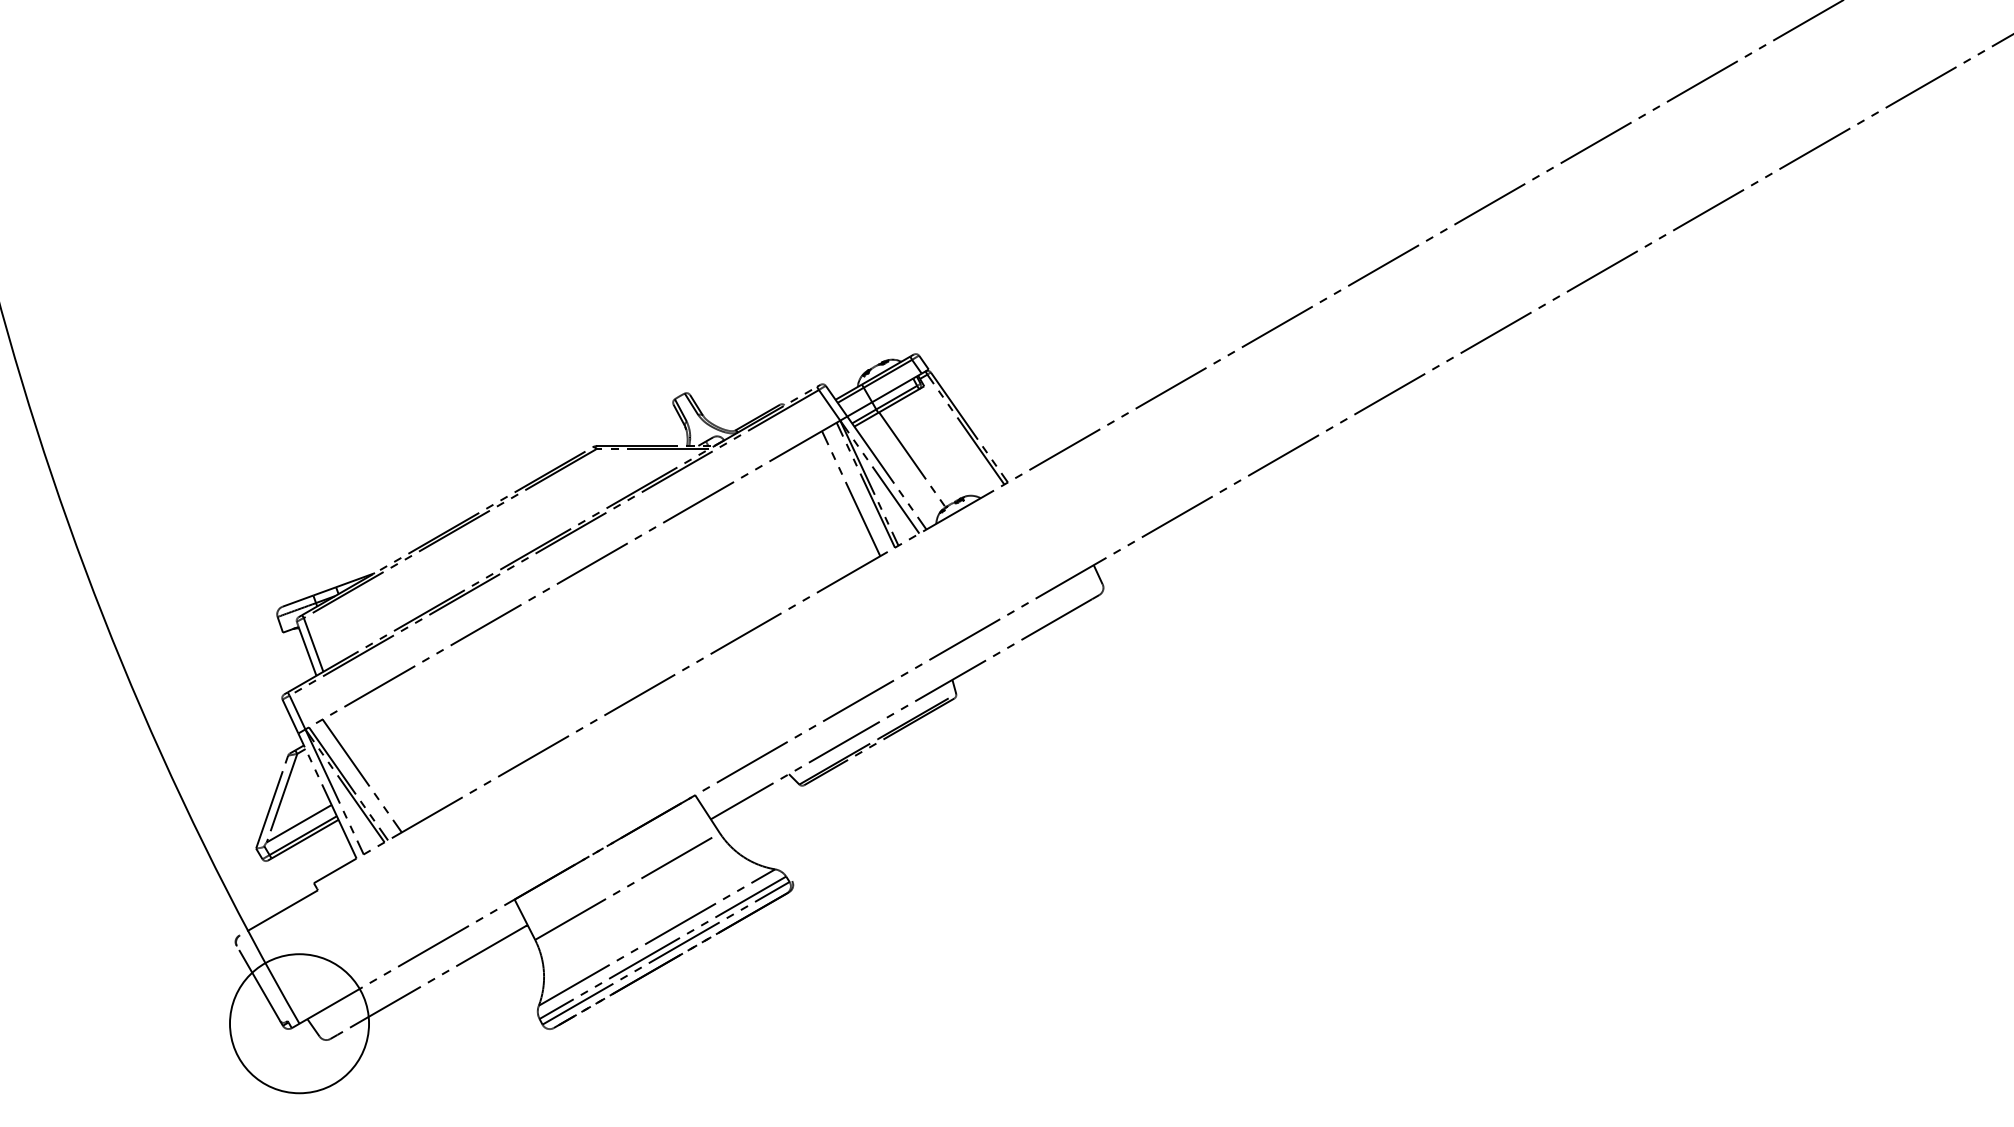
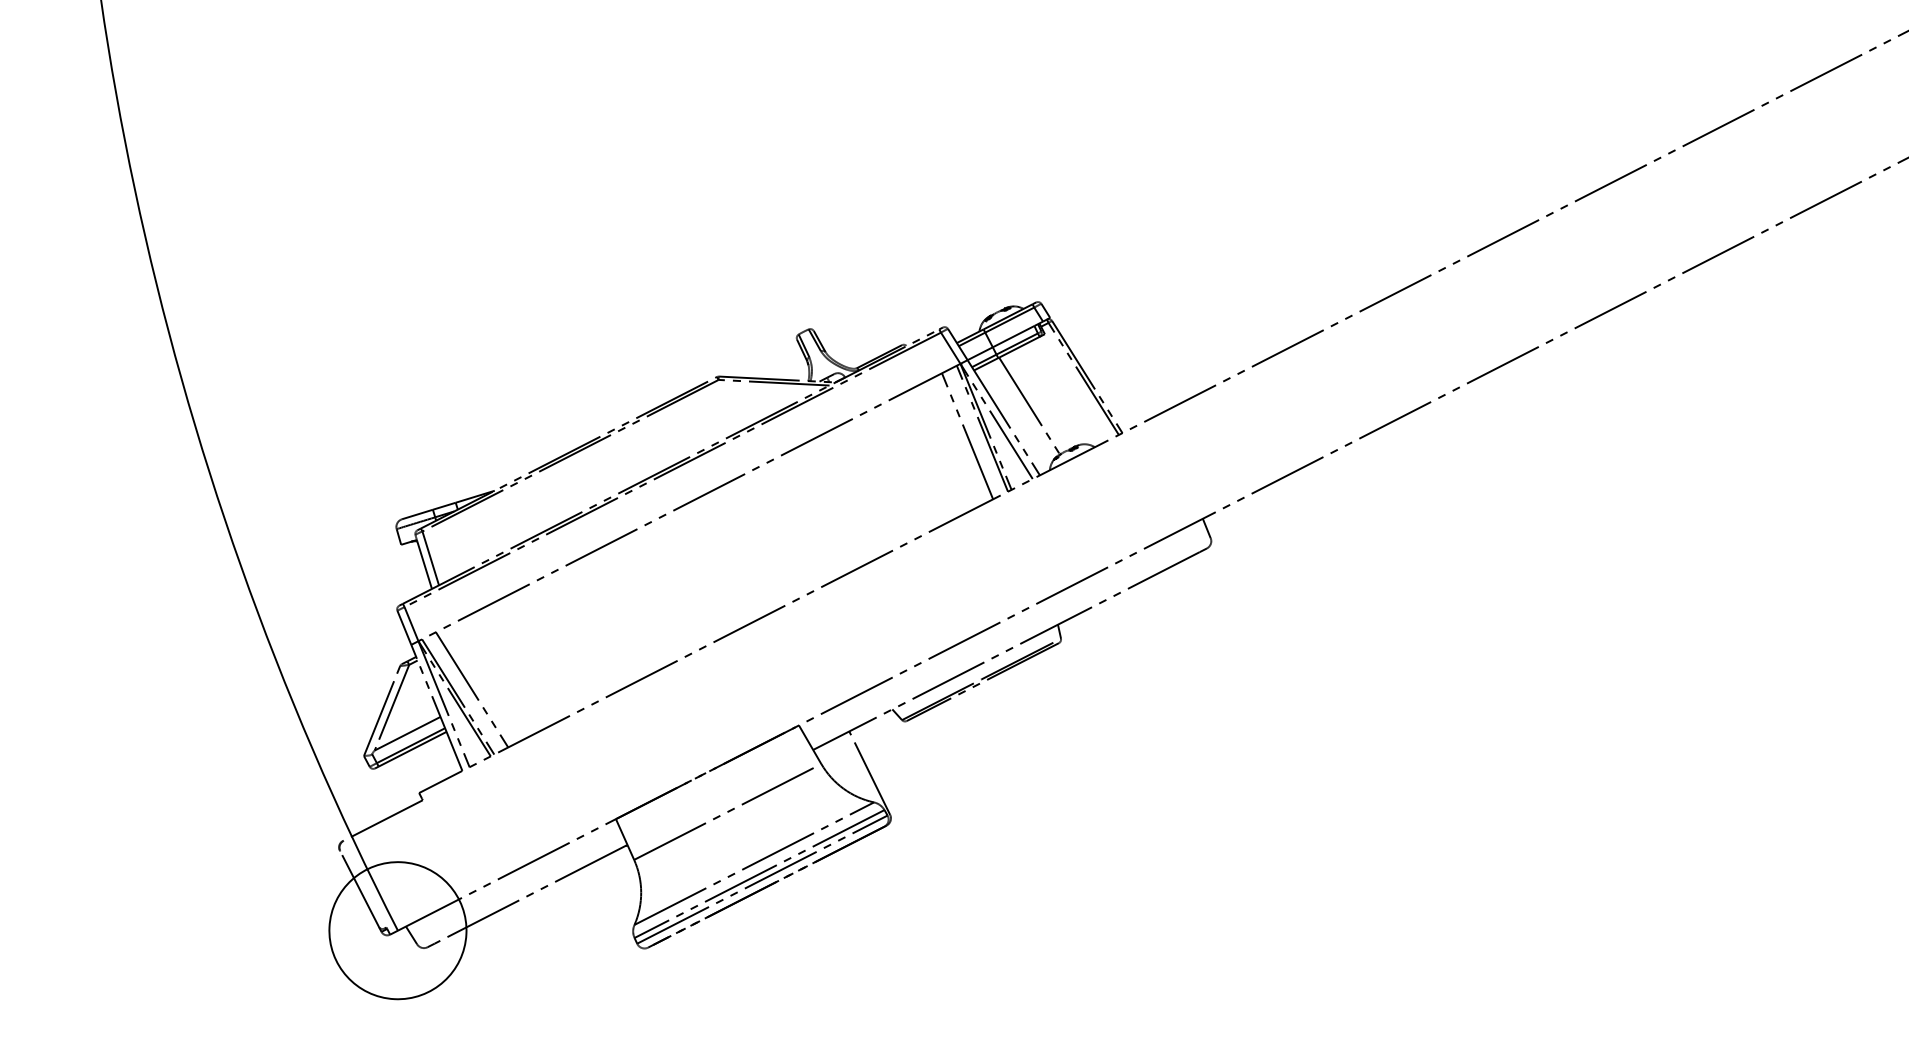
line: (769, 839) -> (869, 772), added

